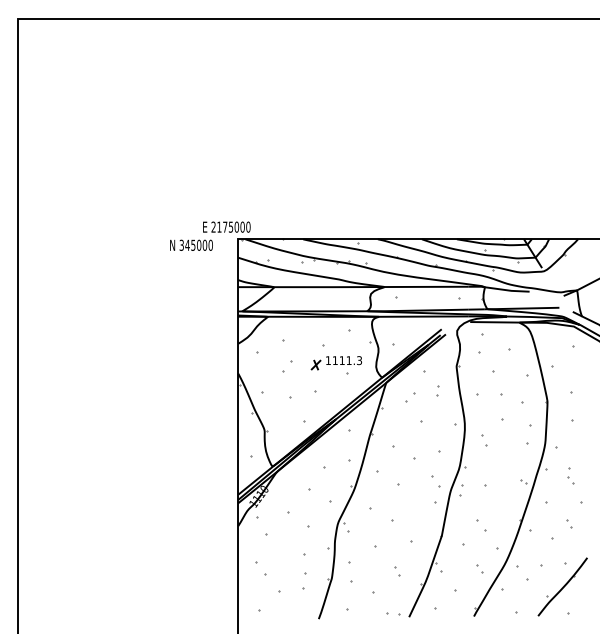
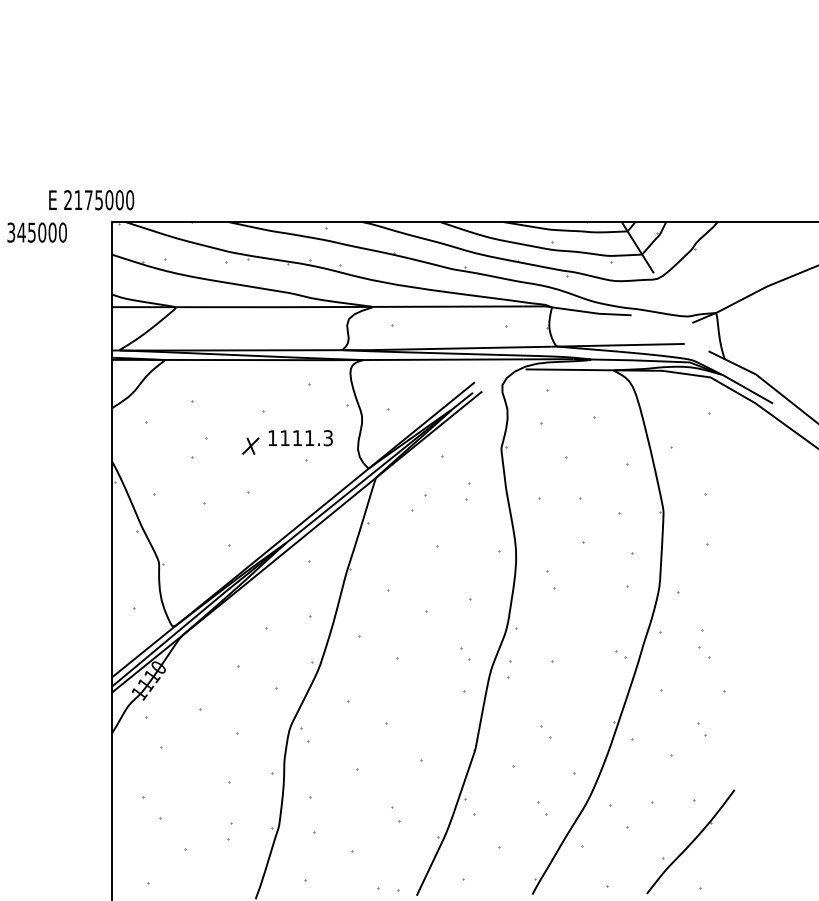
part: (436, 481) -> (465, 653), size x0.62
part: (481, 525) -> (545, 732), size x0.62
part: (304, 580) -> (230, 830), size x0.62

